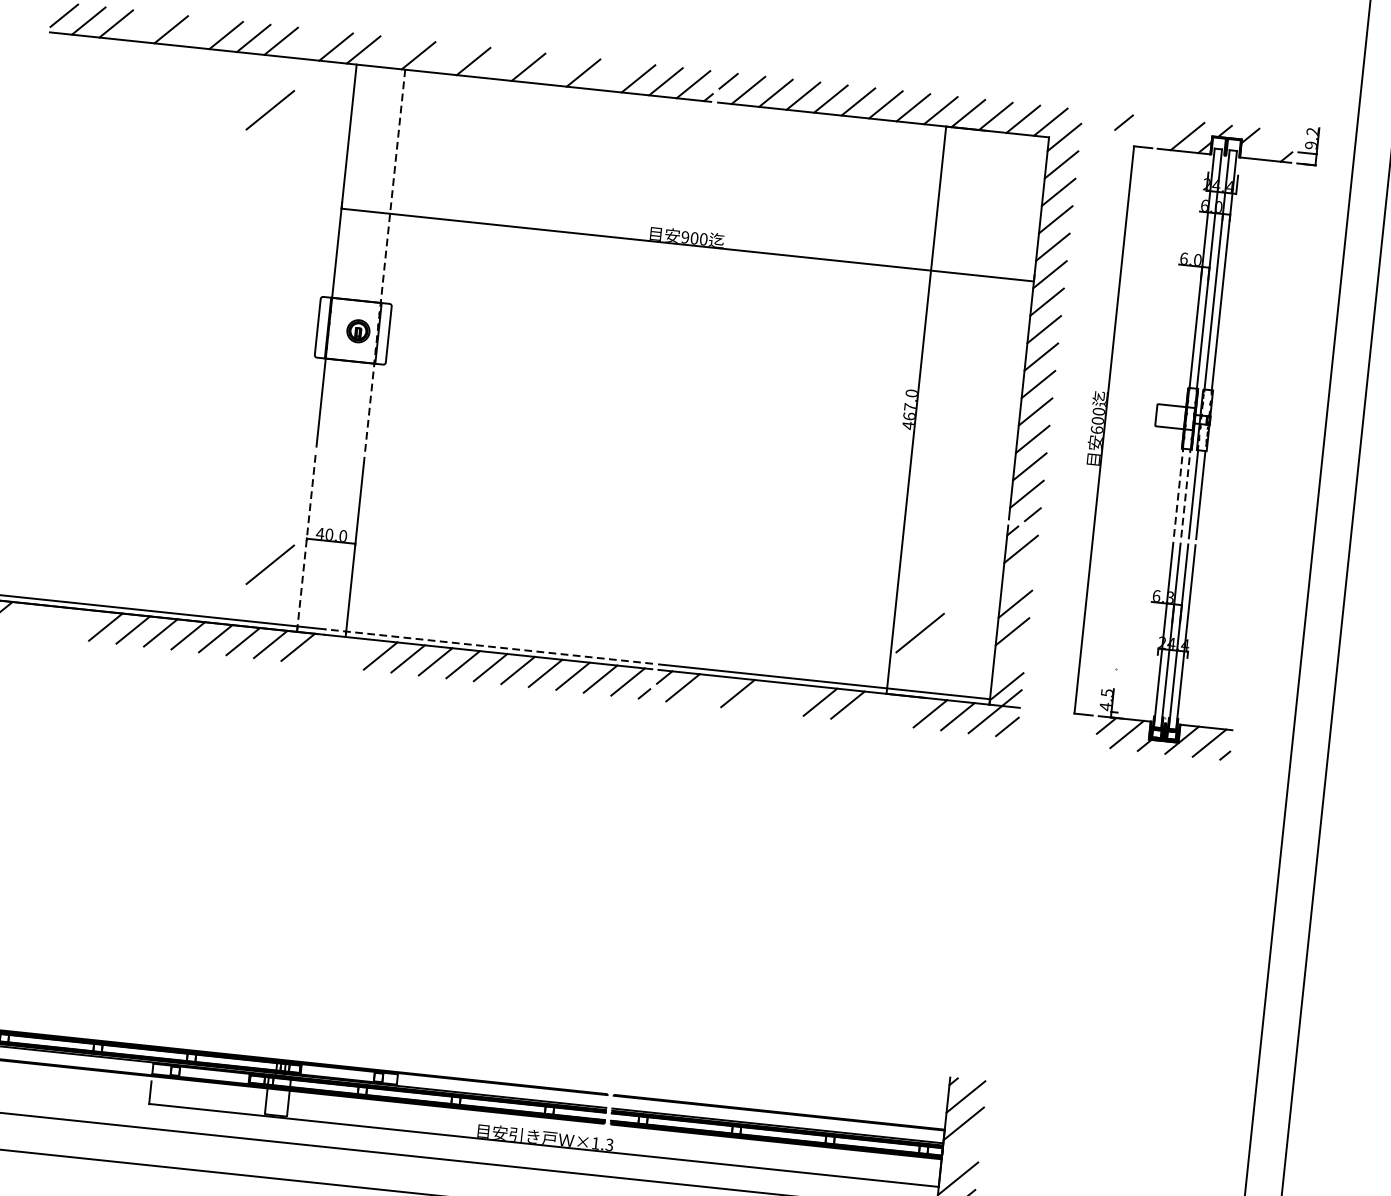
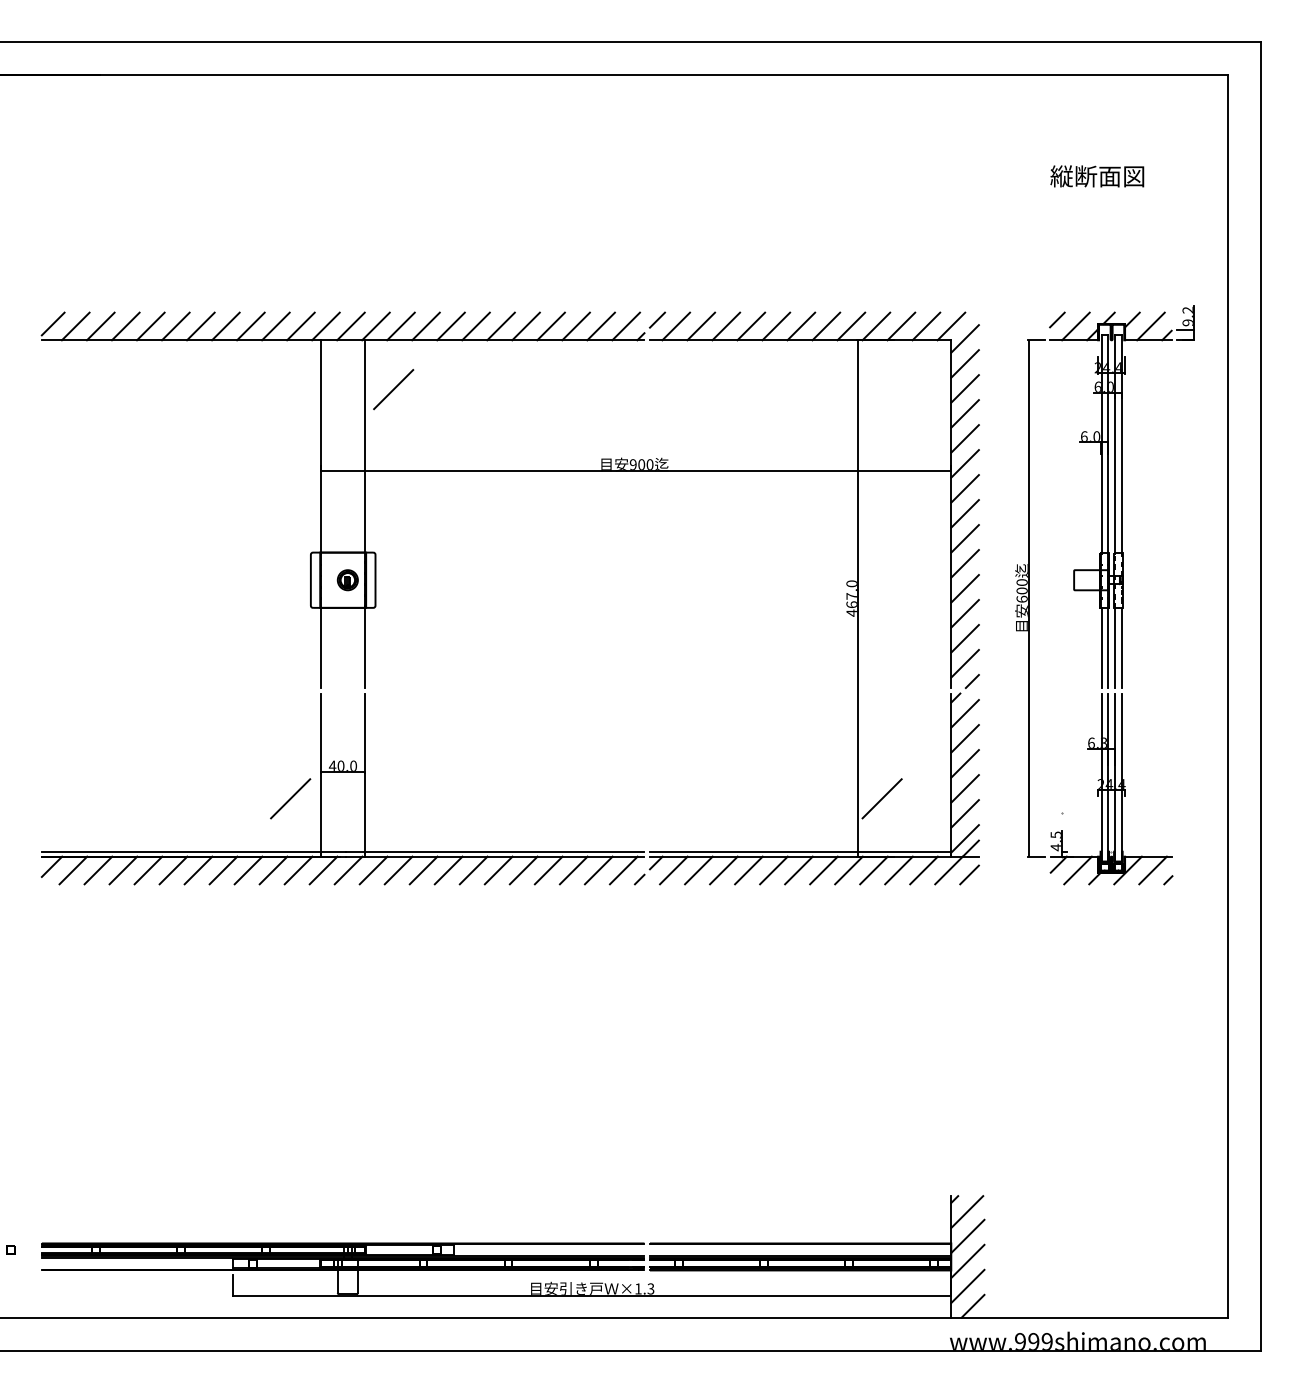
line: (143, 26) -> (125, 326), added
line: (198, 32) -> (175, 326), added
line: (308, 44) -> (275, 326), added
line: (390, 52) -> (350, 326), added
line: (445, 58) -> (400, 326), added
line: (500, 64) -> (450, 326), added
line: (555, 70) -> (500, 326), added
line: (610, 75) -> (550, 326), added
line: (270, 110) -> (393, 389), moved
line: (1124, 122) -> (1057, 319), moved
line: (1269, 145) -> (1150, 326), added
line: (385, 261) -> (365, 514), dashed -> solid
line: (1178, 492) -> (1101, 647), dashed -> solid
line: (1186, 493) -> (1108, 647), dashed -> solid
line: (306, 542) -> (321, 775), dashed -> solid
line: (1017, 576) -> (964, 738), added
line: (23, 618) -> (73, 870), added
line: (50, 621) -> (98, 870), added
line: (78, 624) -> (123, 870), added
line: (488, 646) -> (494, 851), dashed -> solid
line: (325, 650) -> (348, 870), added
line: (353, 653) -> (373, 870), added
line: (1008, 658) -> (964, 813), added
line: (710, 690) -> (698, 870), added
line: (765, 696) -> (748, 870), added
line: (792, 699) -> (773, 870), added
line: (874, 708) -> (848, 870), added
line: (902, 710) -> (873, 870), added
line: (960, 1151) -> (967, 1261), added

